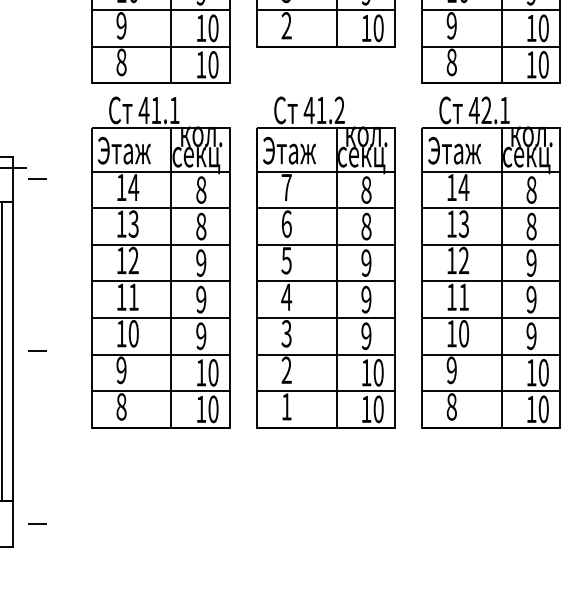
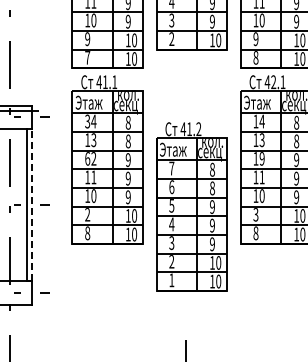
text: (121, 61) -> (87, 57), 8 -> 7
text: (121, 187) -> (87, 121), 14 -> 34
text: (121, 260) -> (87, 158), 12 -> 62
text: (462, 260) -> (261, 158), 12 -> 19
part: (325, 262) -> (191, 206), moved
line: (13, 350) -> (32, 204), solid -> dashed
text: (121, 369) -> (87, 214), 9 -> 2
text: (450, 369) -> (255, 214), 9 -> 3

